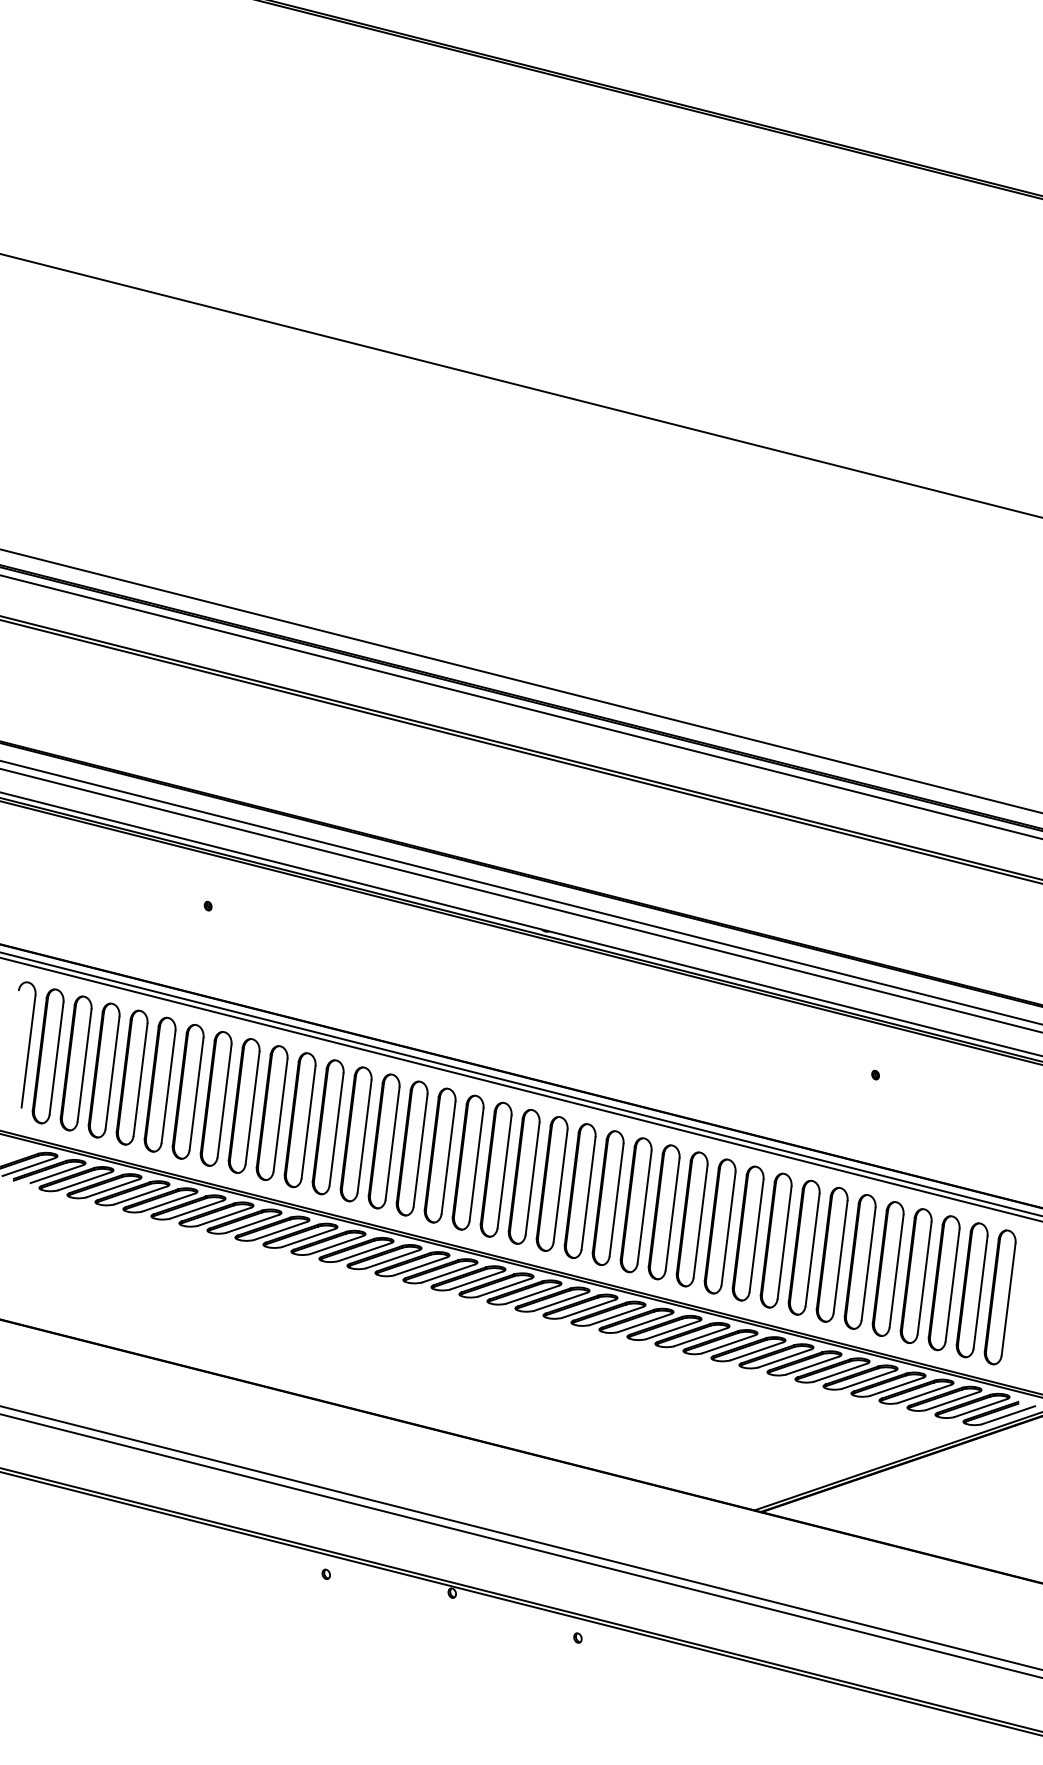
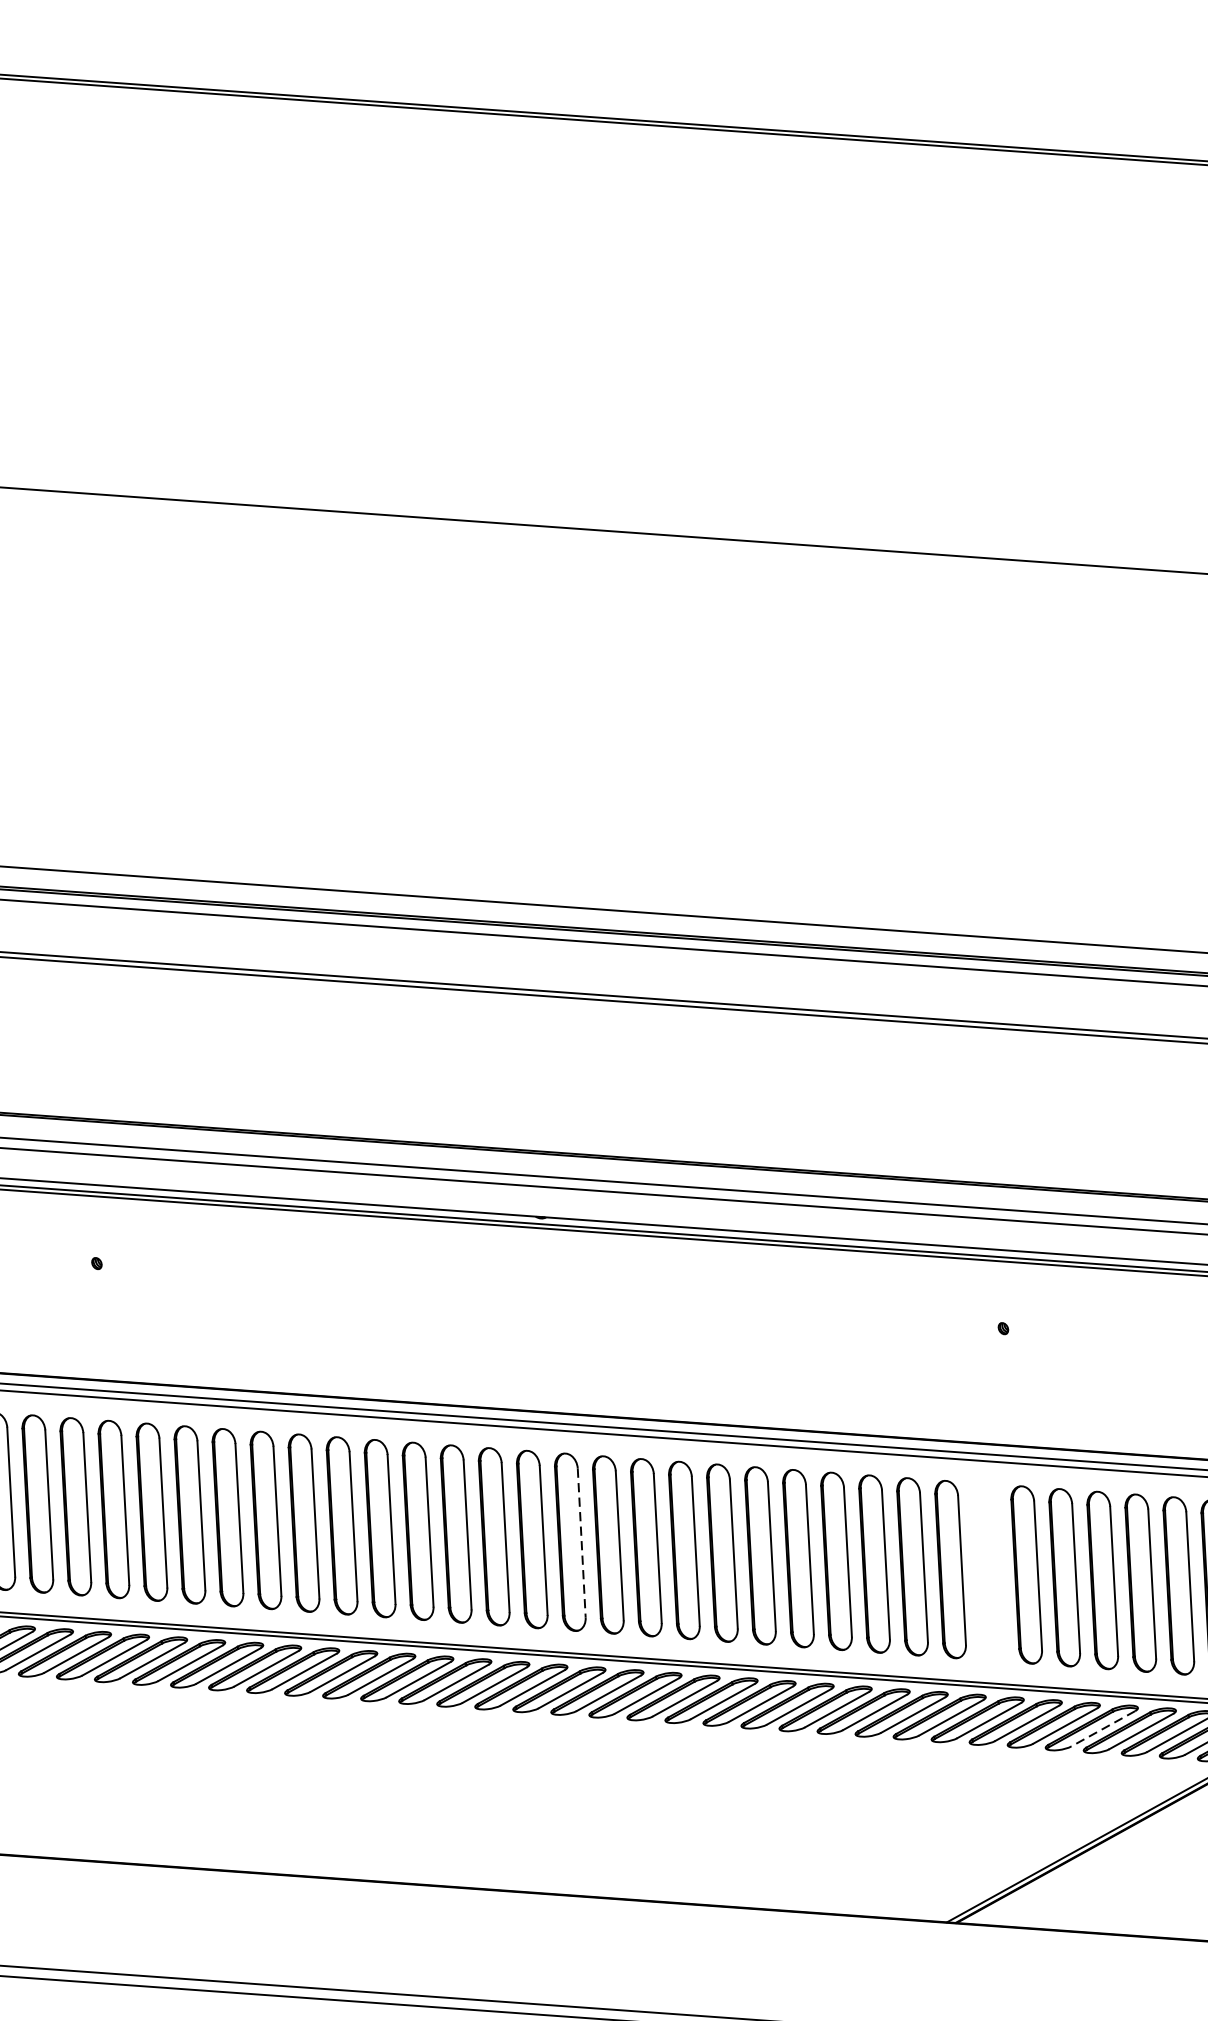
line: (532, 1179) -> (581, 1543), solid -> dashed
part: (831, 1254) -> (987, 1571), removed
line: (896, 1386) -> (1102, 1728), solid -> dashed

